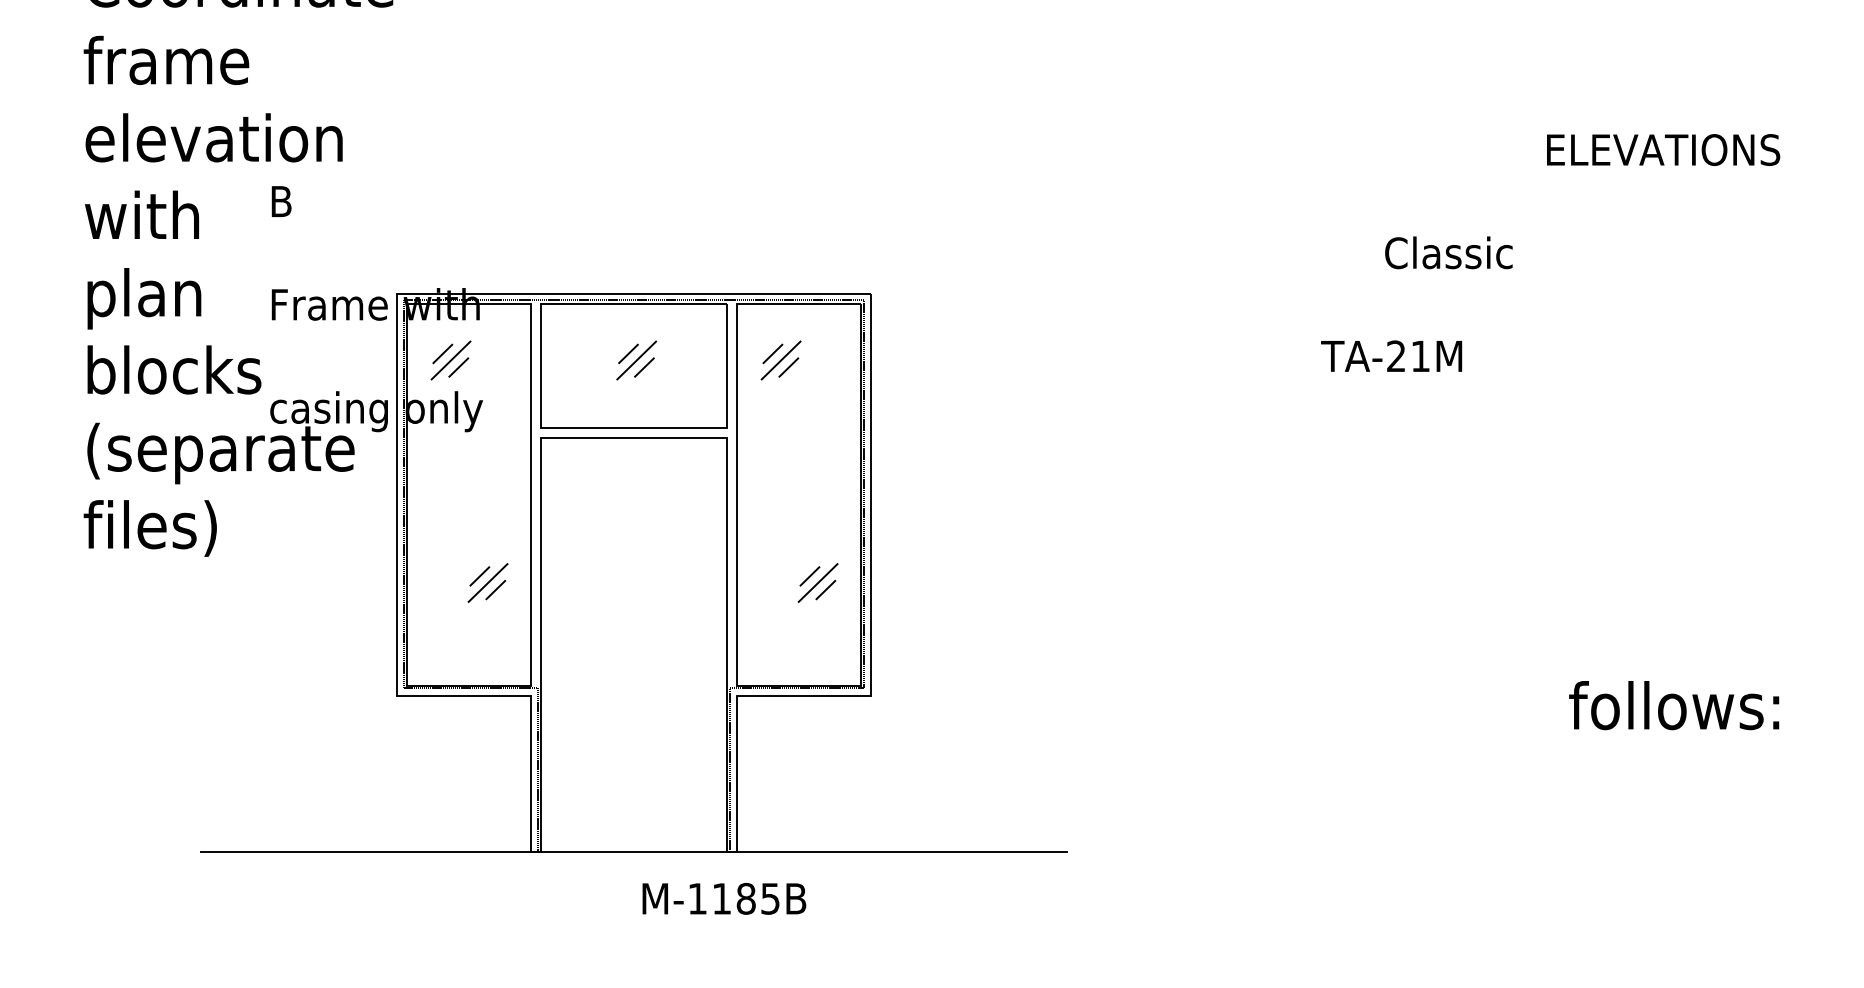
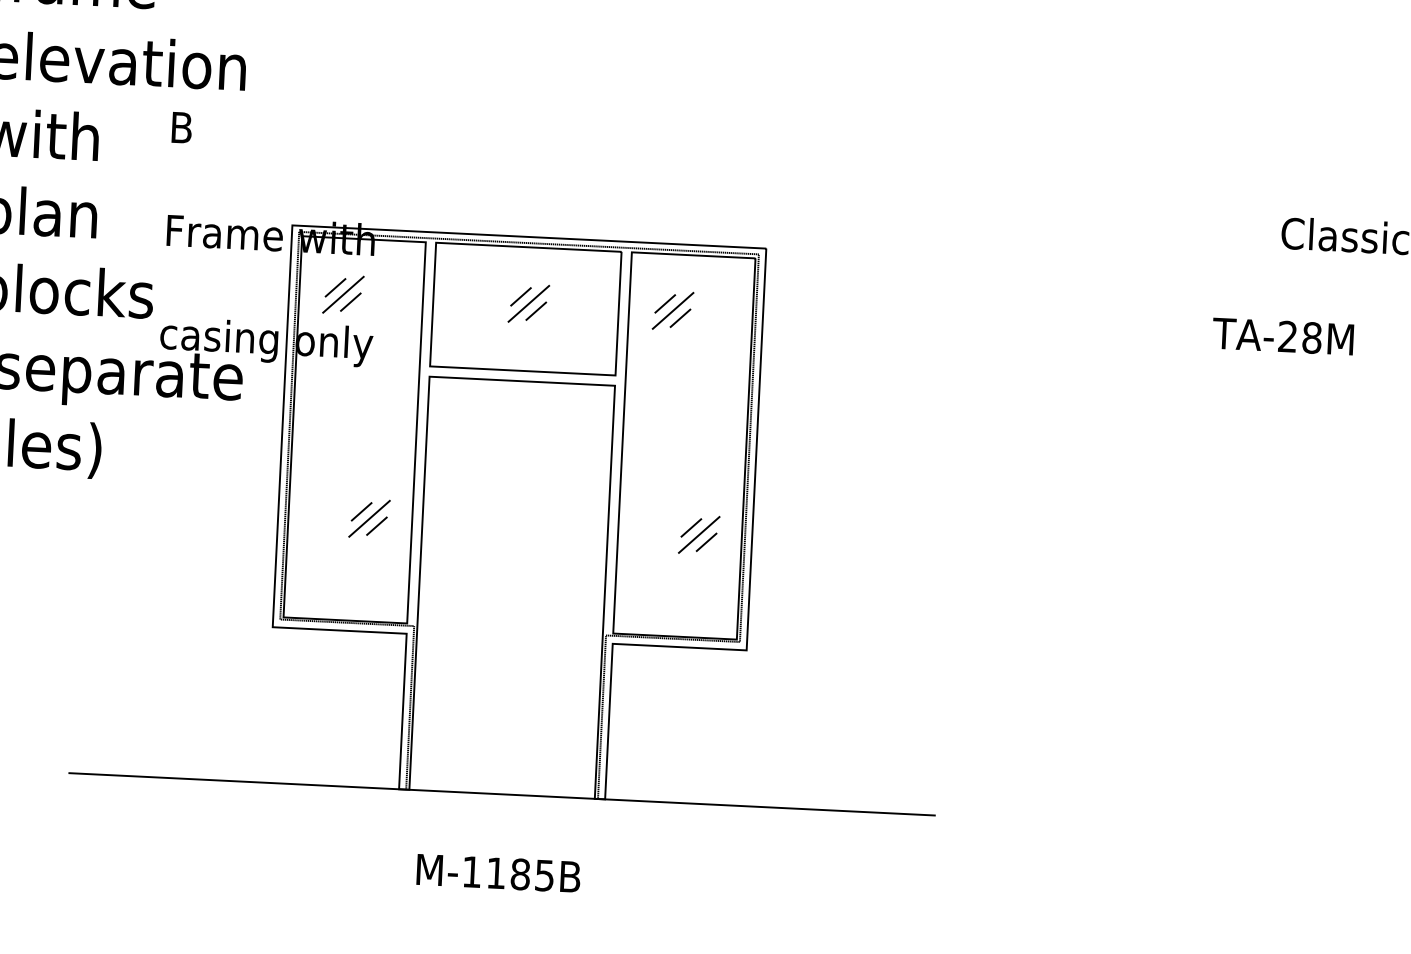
text: (1420, 356) -> (1311, 338), TA-21M -> TA-28M
text: (724, 898) -> (498, 873), moved

